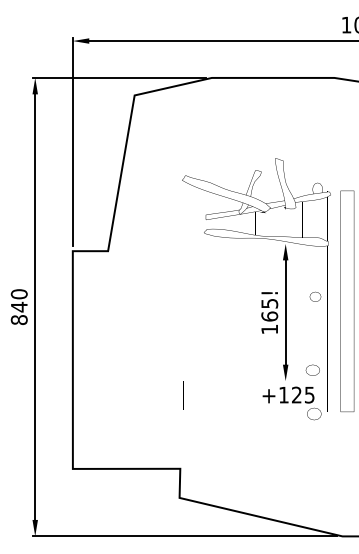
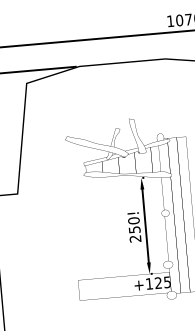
text: (269, 316) -> (134, 229), 165! -> 250!

